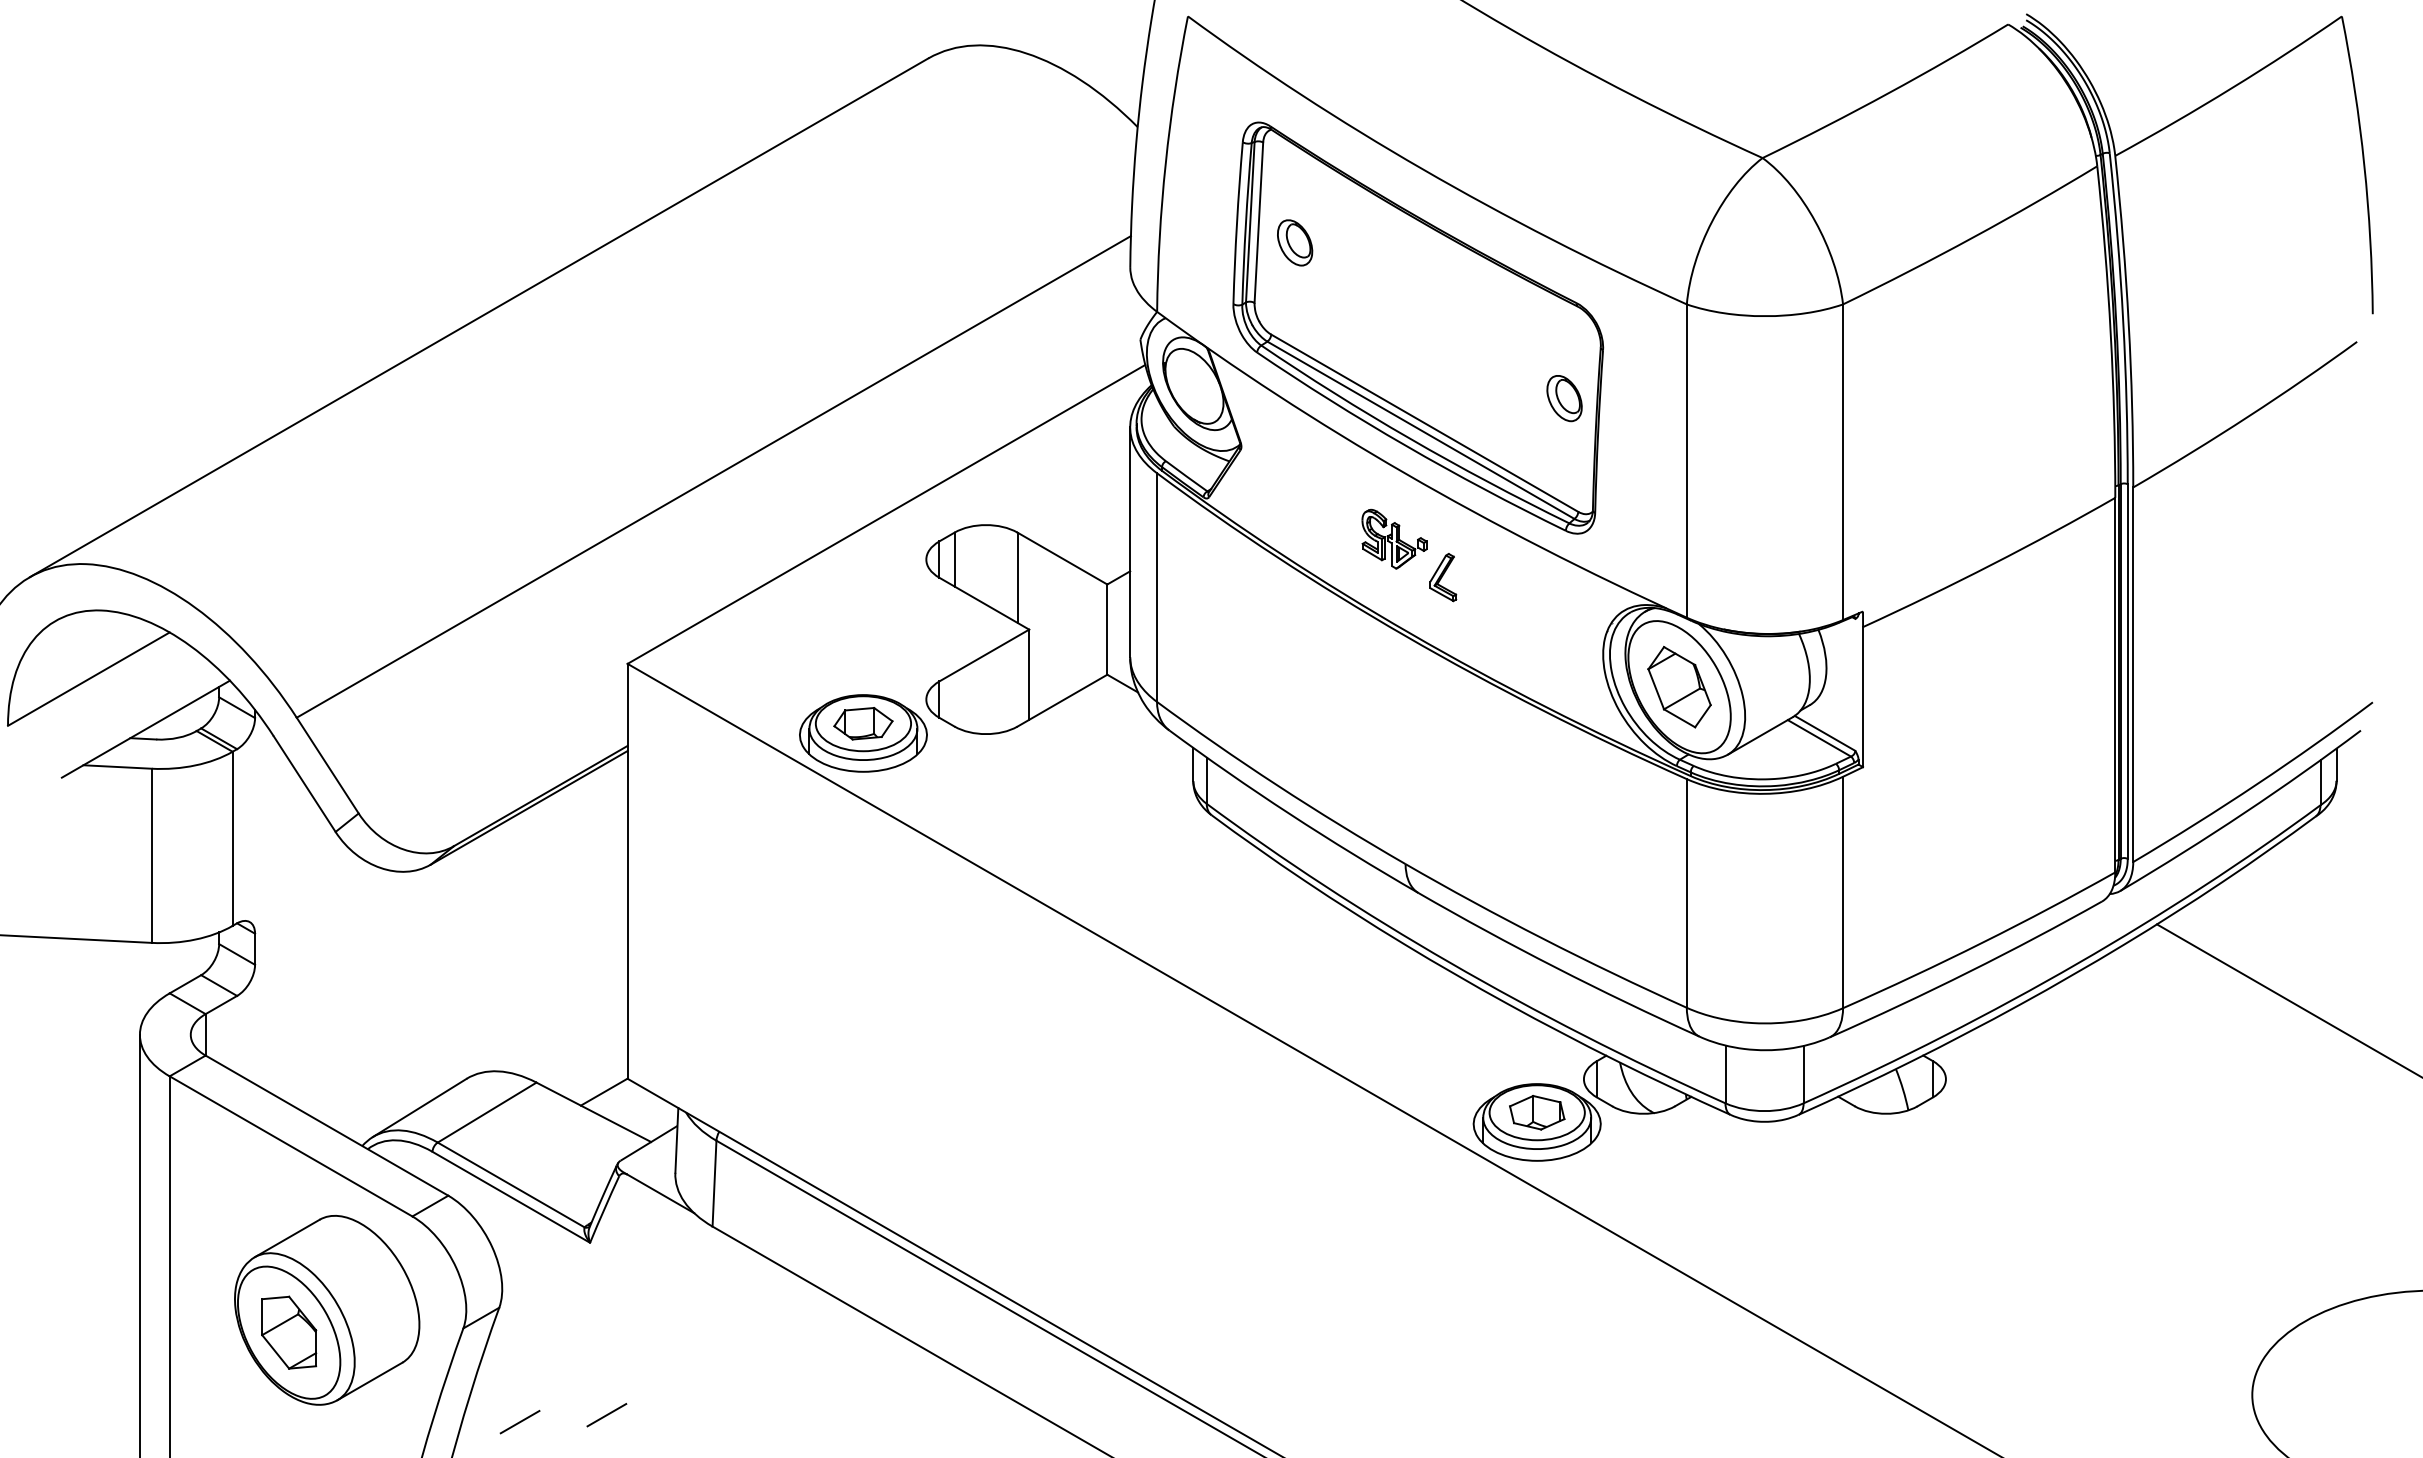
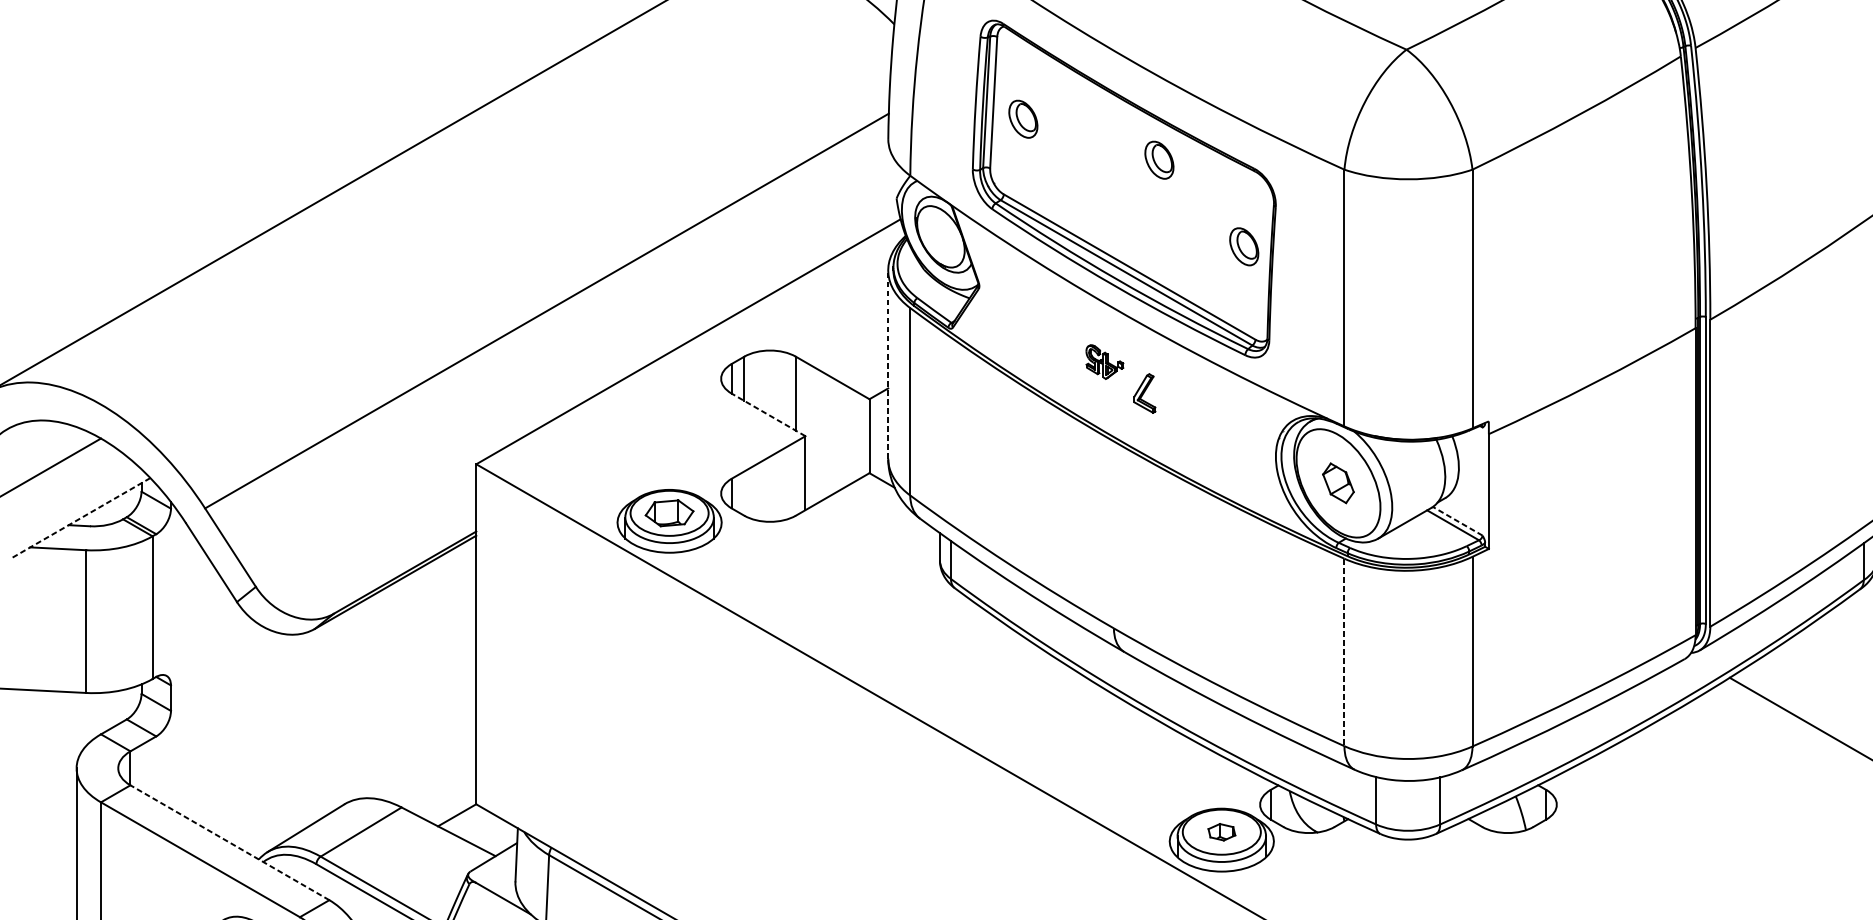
part: (1461, 292) -> (1159, 159), added
part: (1394, 538) -> (1104, 361), size x0.7
line: (1130, 542) -> (888, 364), solid -> dashed
line: (984, 603) -> (768, 414), solid -> dashed
part: (1679, 686) -> (1338, 482), size x0.6
line: (146, 728) -> (81, 517), solid -> dashed
line: (1825, 733) -> (1458, 521), solid -> dashed
line: (1686, 893) -> (1344, 652), solid -> dashed
part: (1537, 1112) -> (1222, 831), size x0.6
line: (326, 1125) -> (229, 842), solid -> dashed

